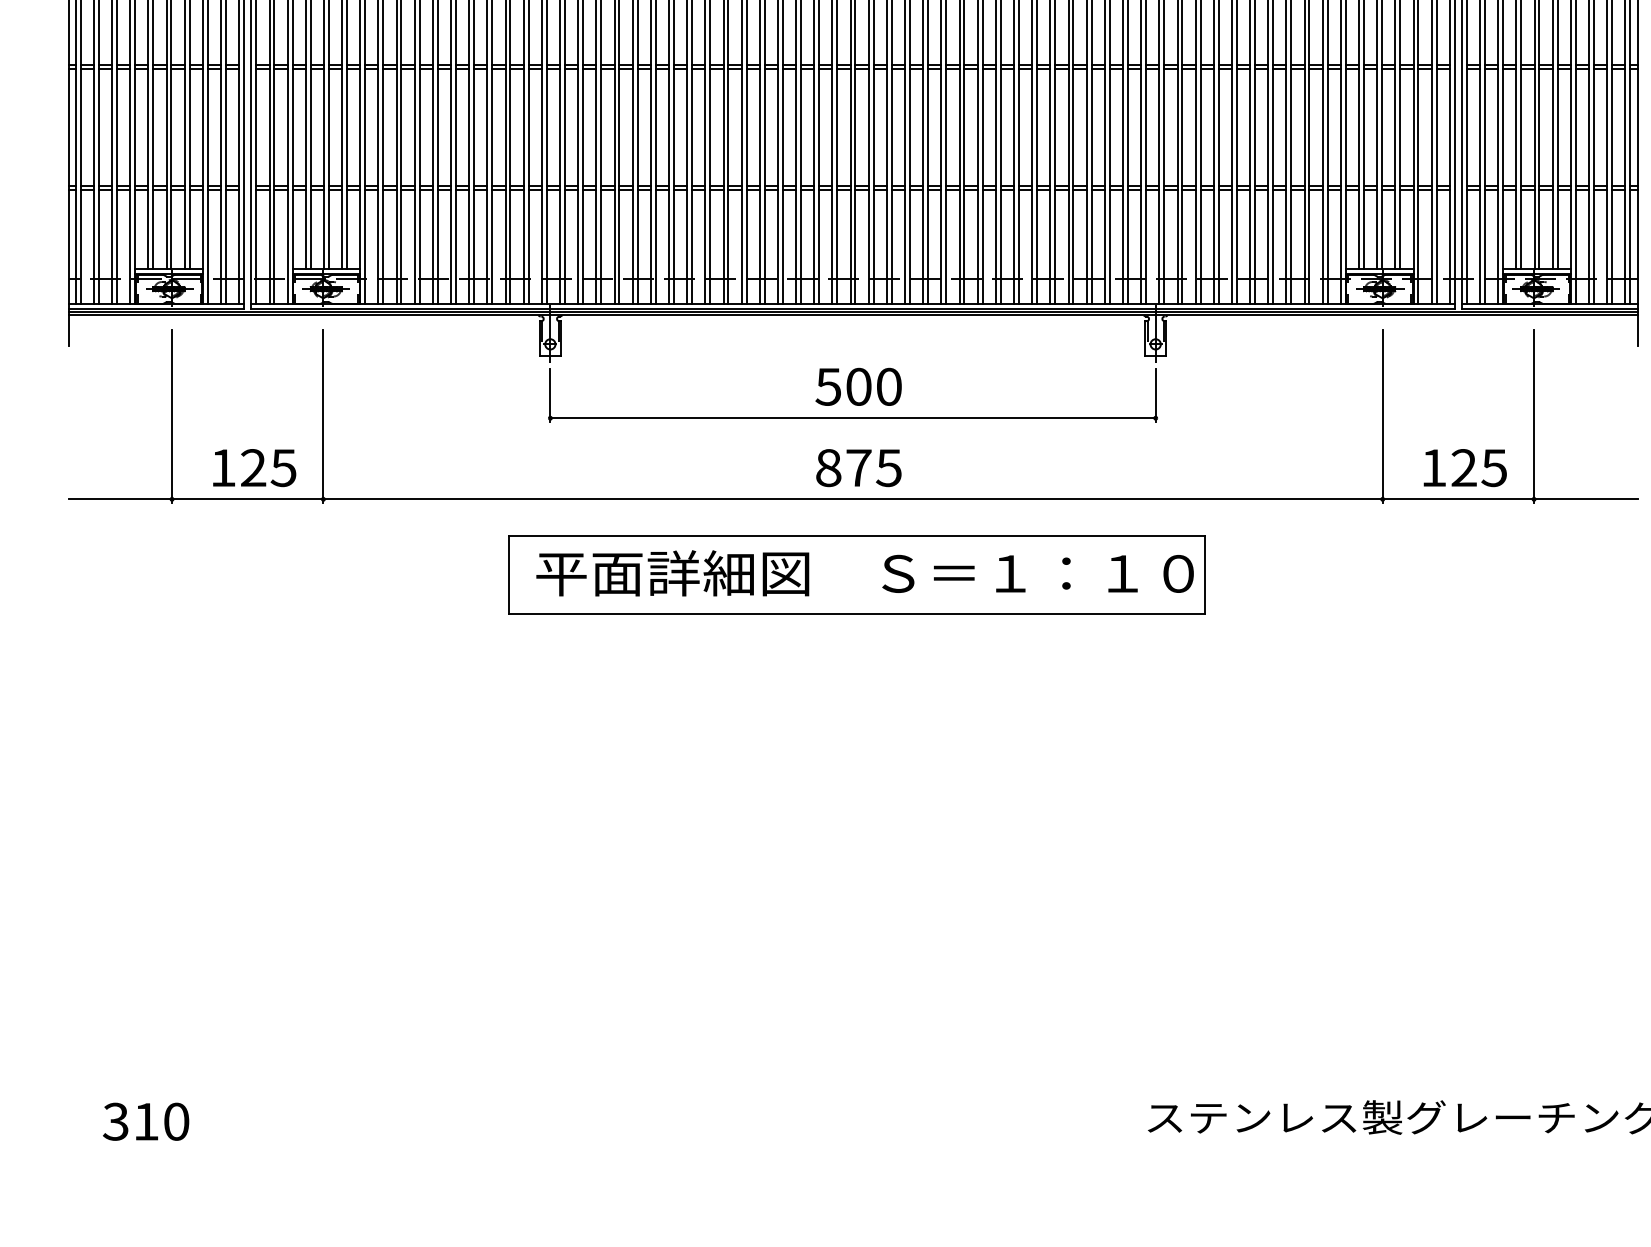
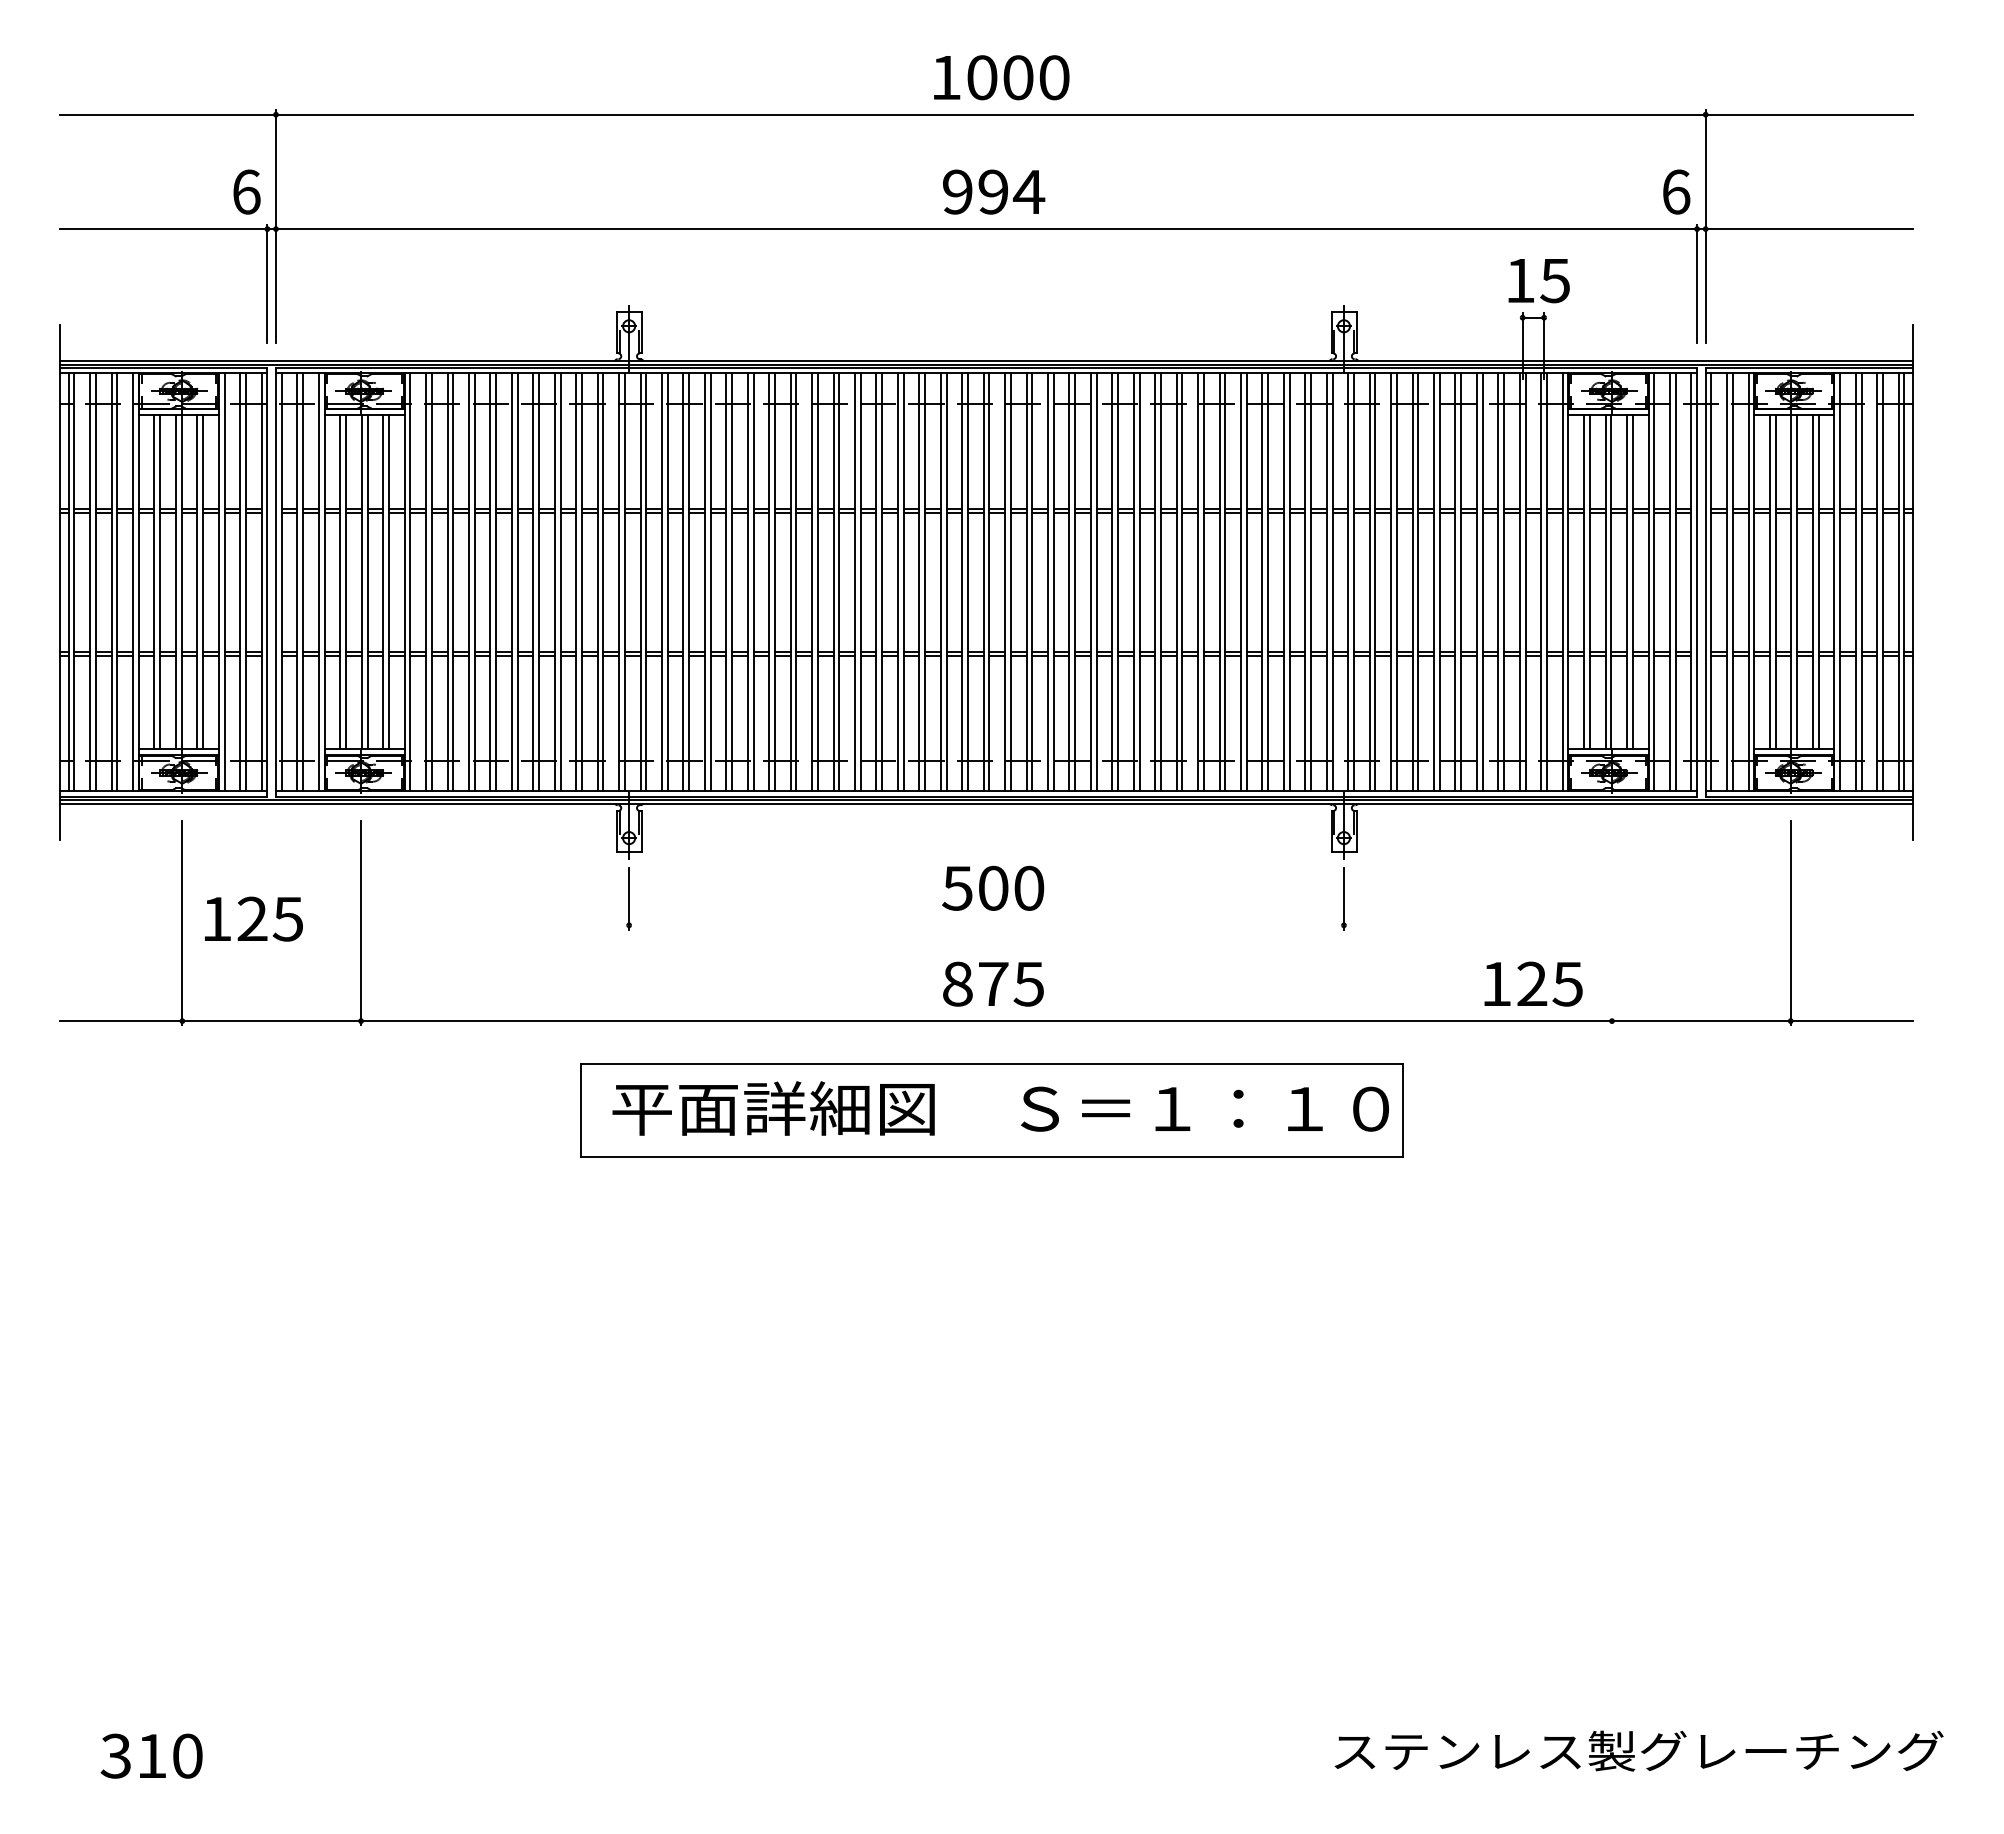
line: (1383, 415) -> (1612, 922), removed
line: (853, 418) -> (986, 925), removed
text: (254, 467) -> (253, 918), moved
text: (1465, 467) -> (1533, 983), moved

